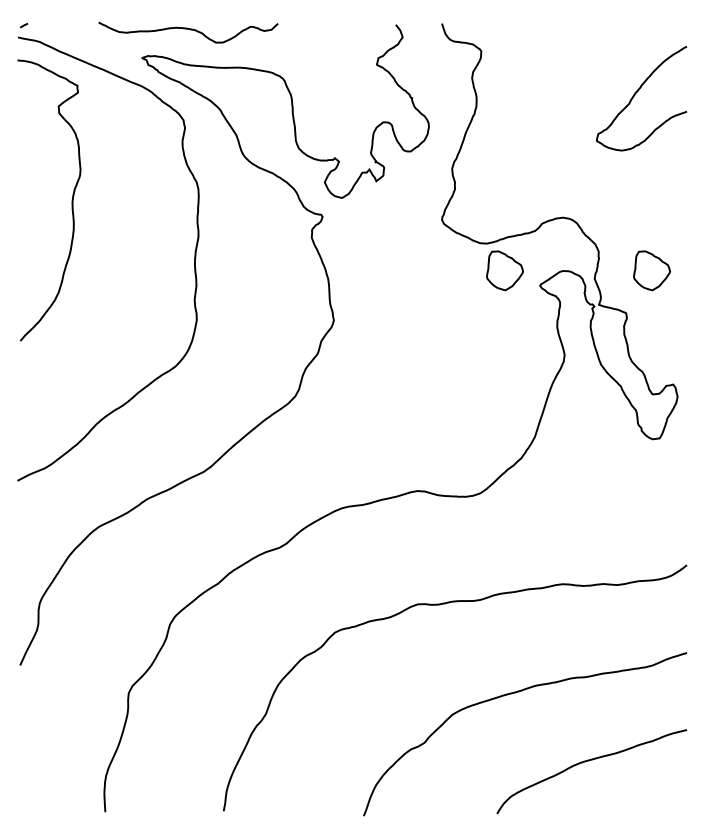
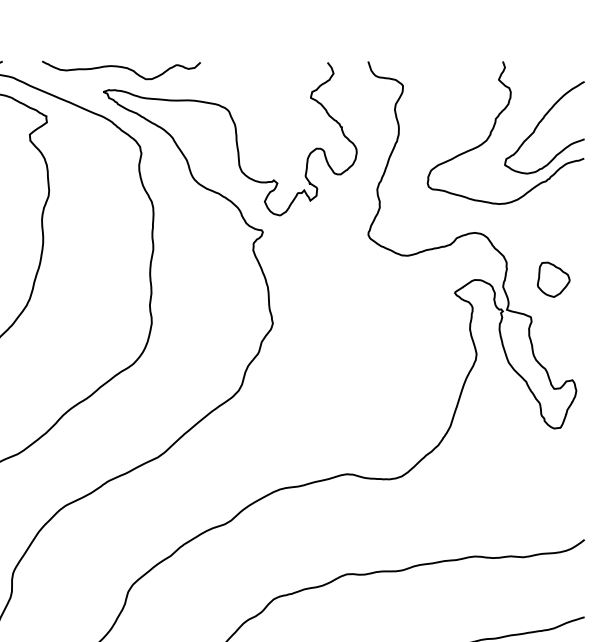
curve: (190, 30) -> (123, 68), moved
curve: (585, 97) -> (495, 126), added
part: (504, 270) -> (423, 279), removed

